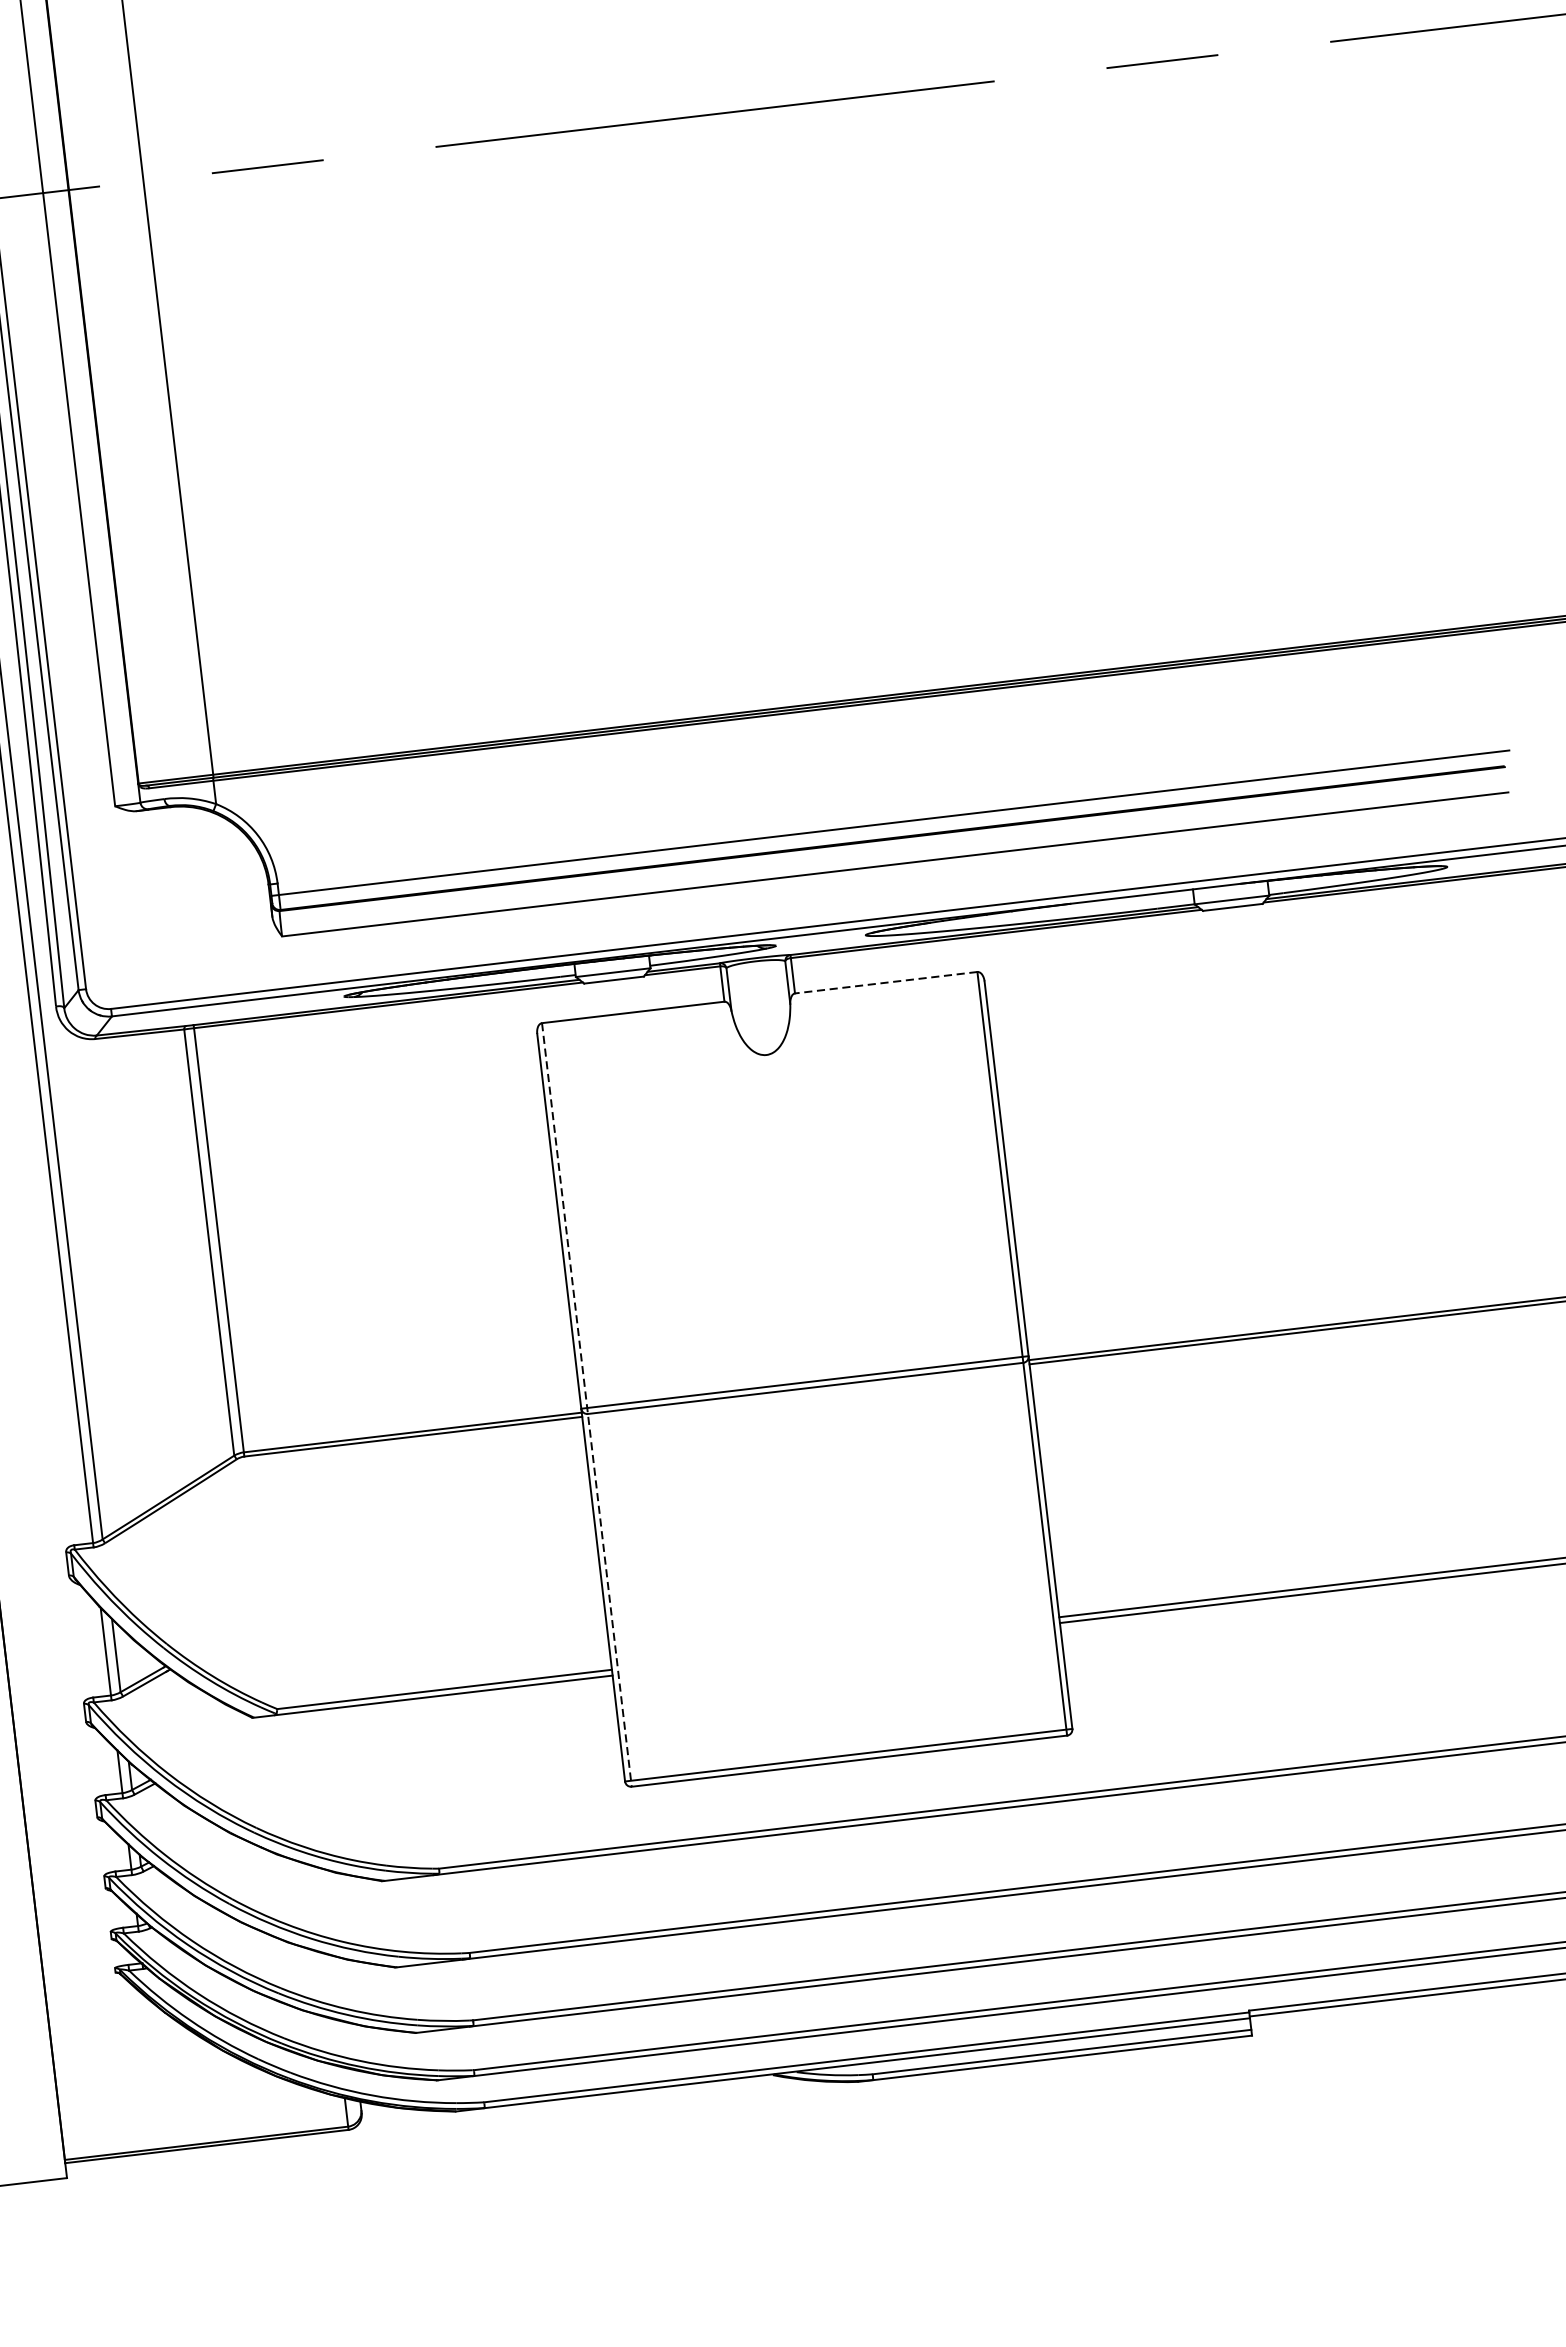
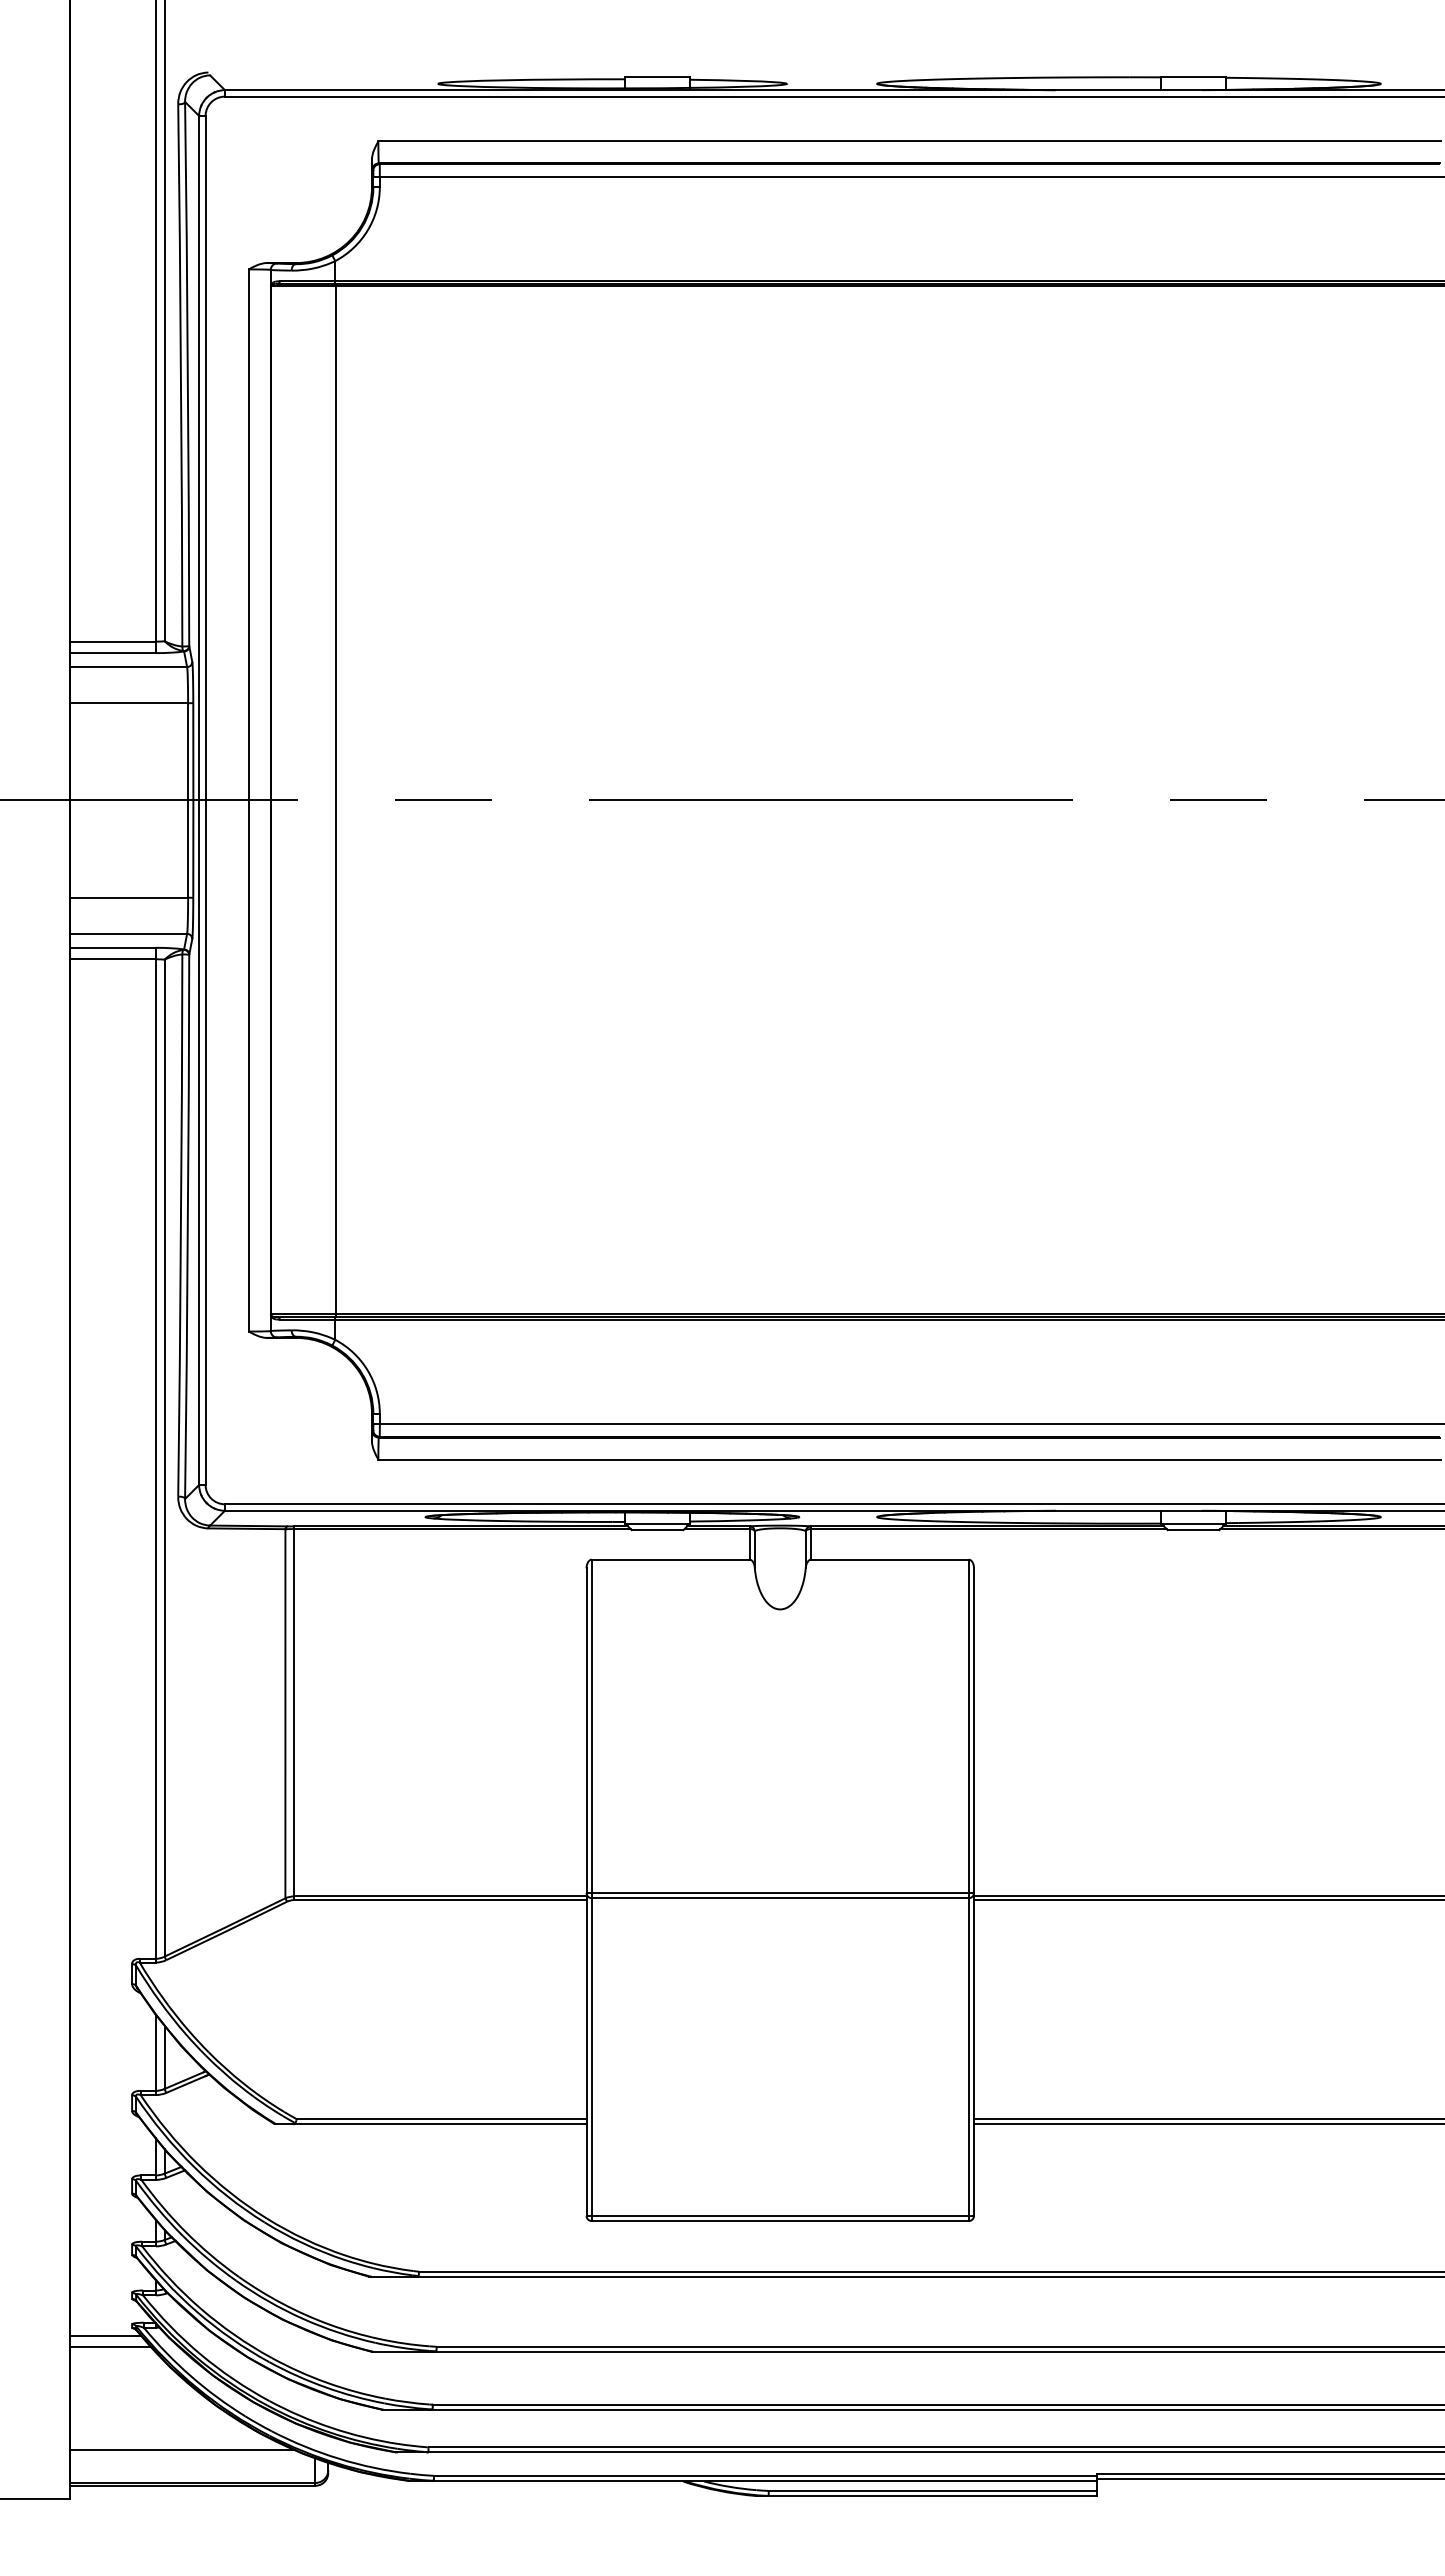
line: (885, 982) -> (889, 1559), dashed -> solid
line: (586, 1405) -> (591, 1890), dashed -> solid
line: (85, 1984) -> (105, 2335), added
line: (93, 1996) -> (110, 2346), added
line: (190, 2105) -> (182, 2449), added

